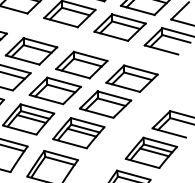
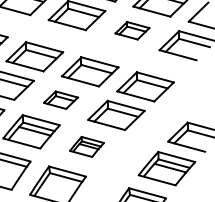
part: (120, 27) -> (132, 30), size x0.6
part: (54, 90) -> (60, 99), size x0.6
part: (78, 132) -> (86, 146), size x0.6

